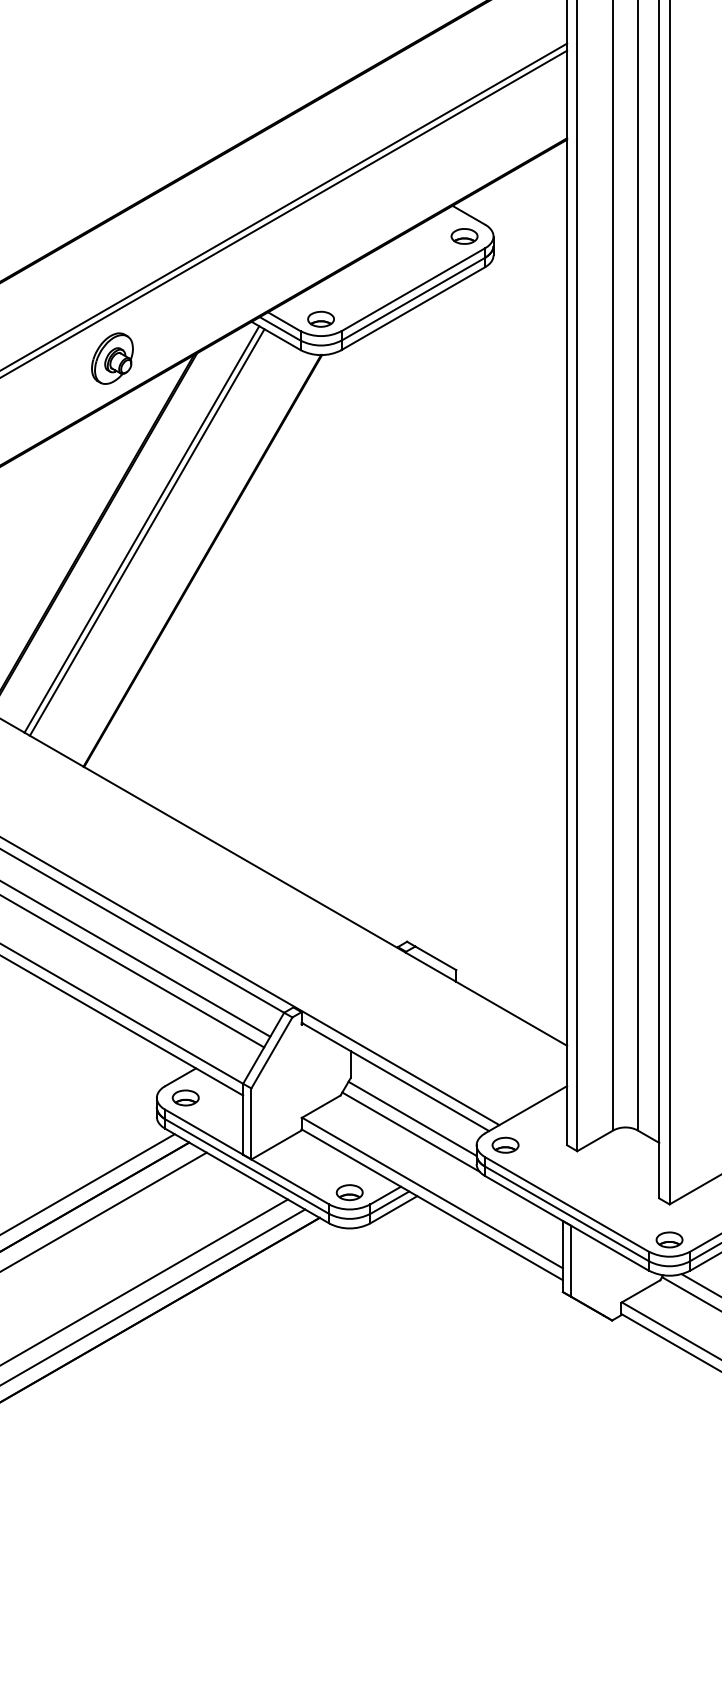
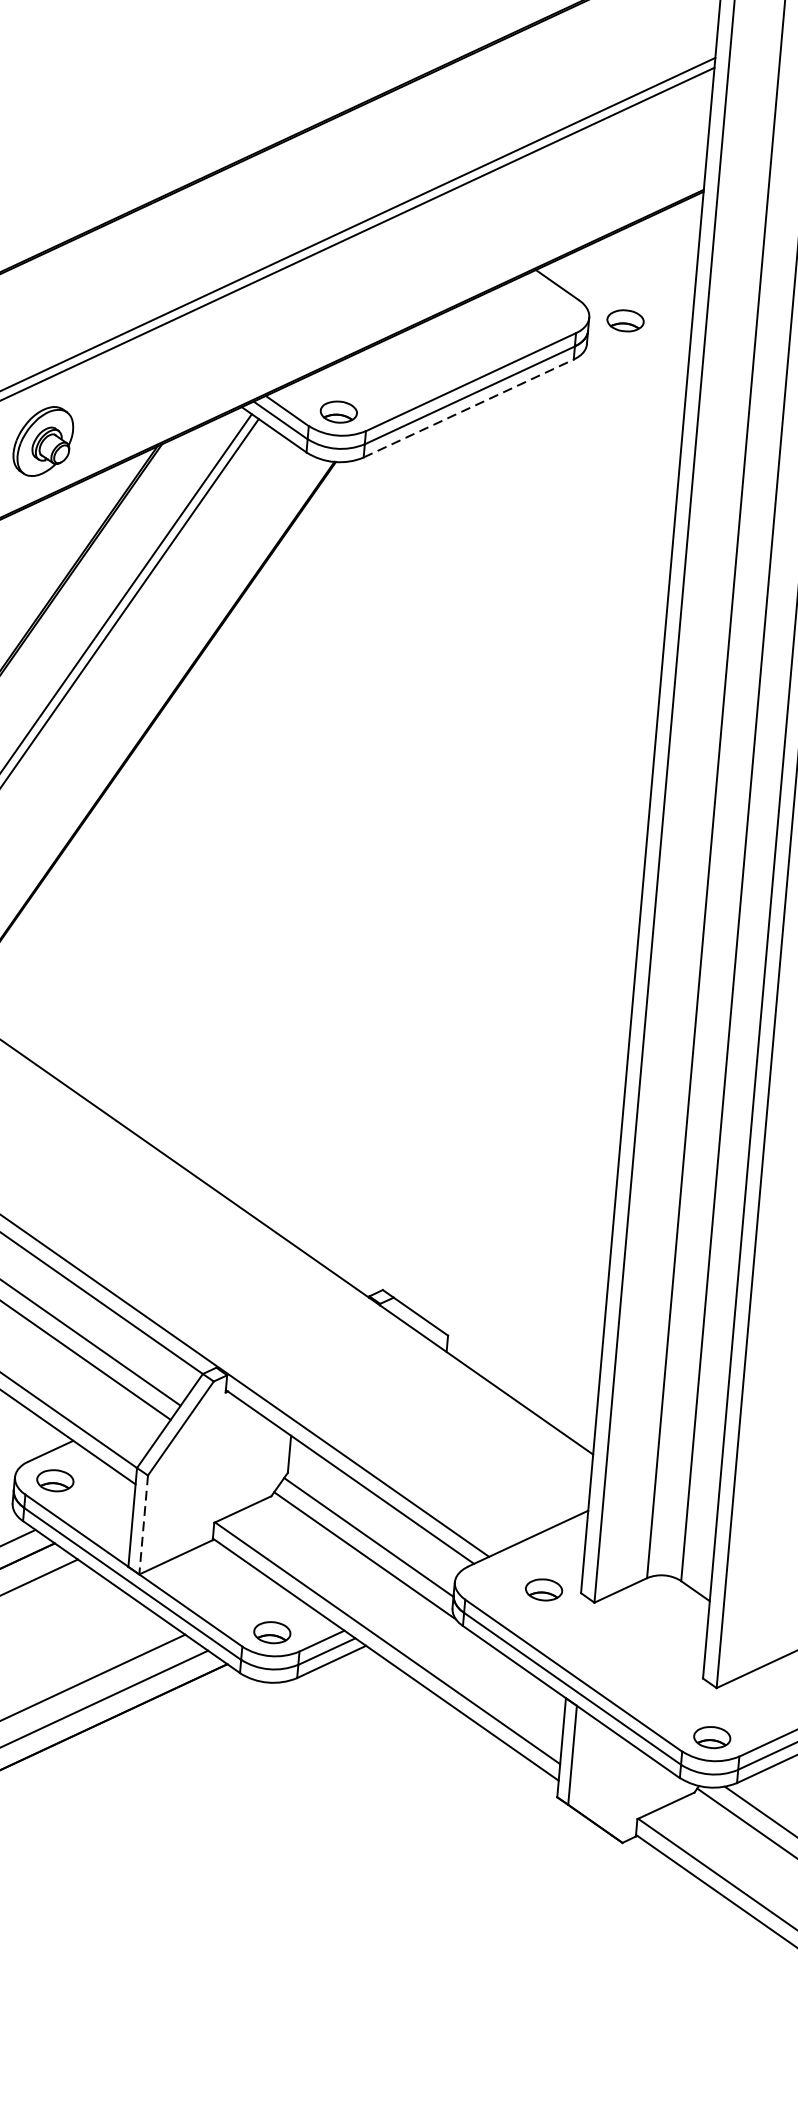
part: (464, 236) -> (625, 320), moved
line: (413, 308) -> (468, 408), solid -> dashed
line: (251, 1123) -> (143, 1524), solid -> dashed
part: (505, 1144) -> (544, 1588), moved

